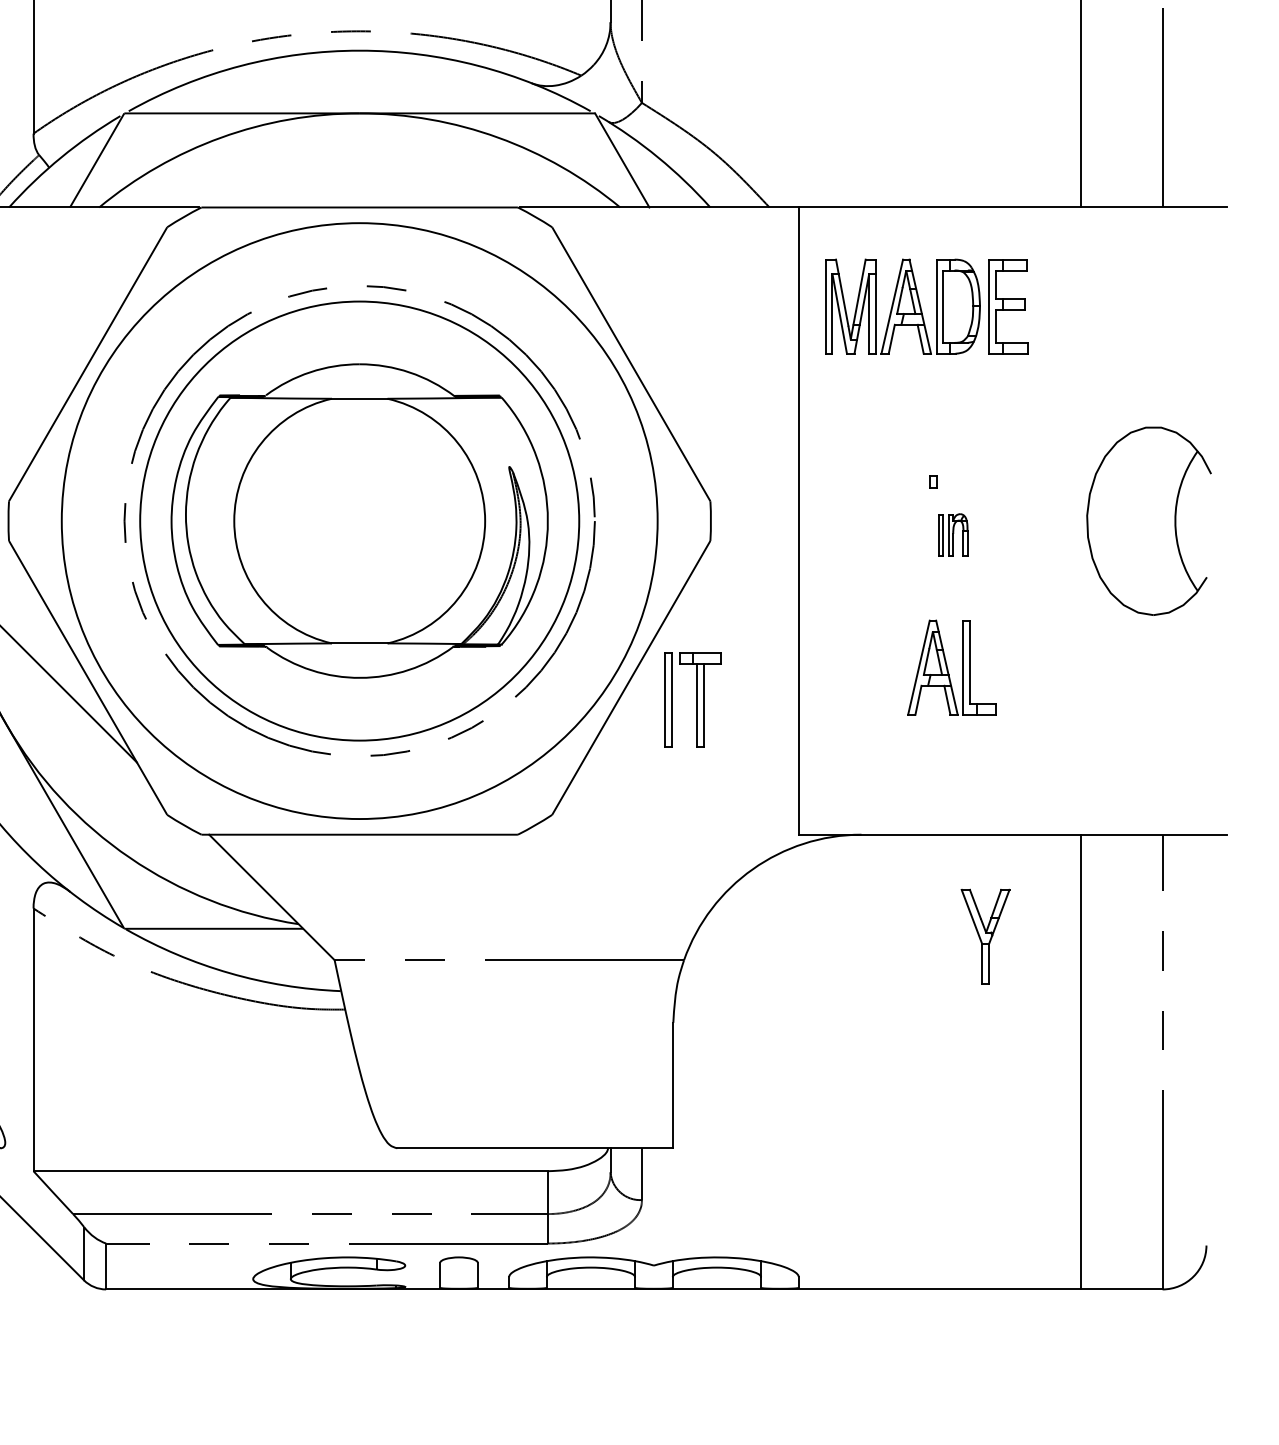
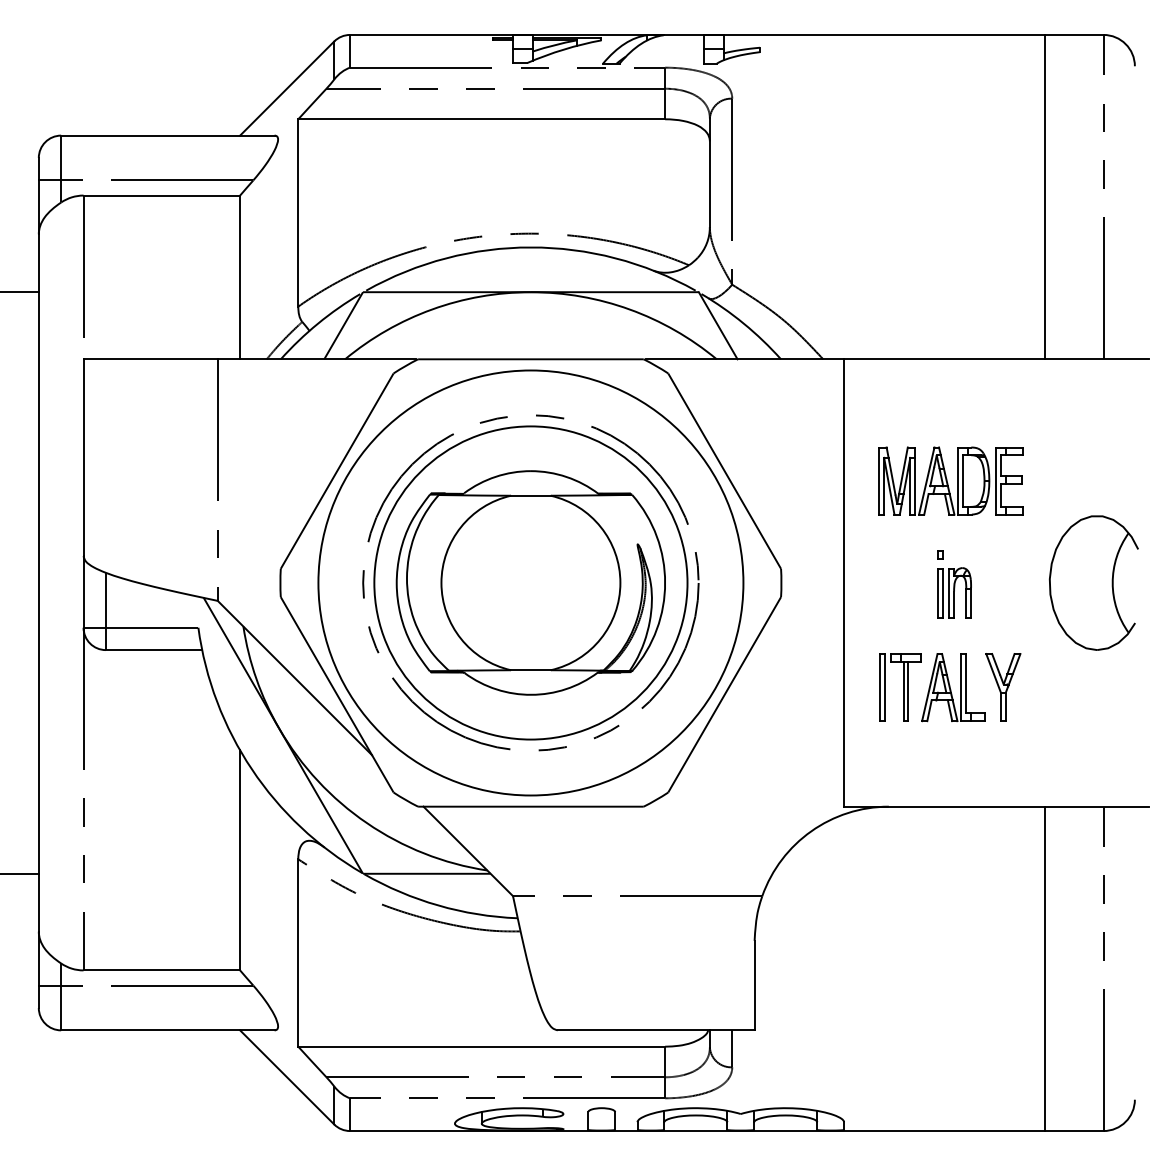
part: (925, 305) -> (950, 480), moved
part: (953, 534) -> (954, 592), size x1.67
part: (692, 699) -> (900, 687), moved
part: (985, 936) -> (1003, 687), moved

